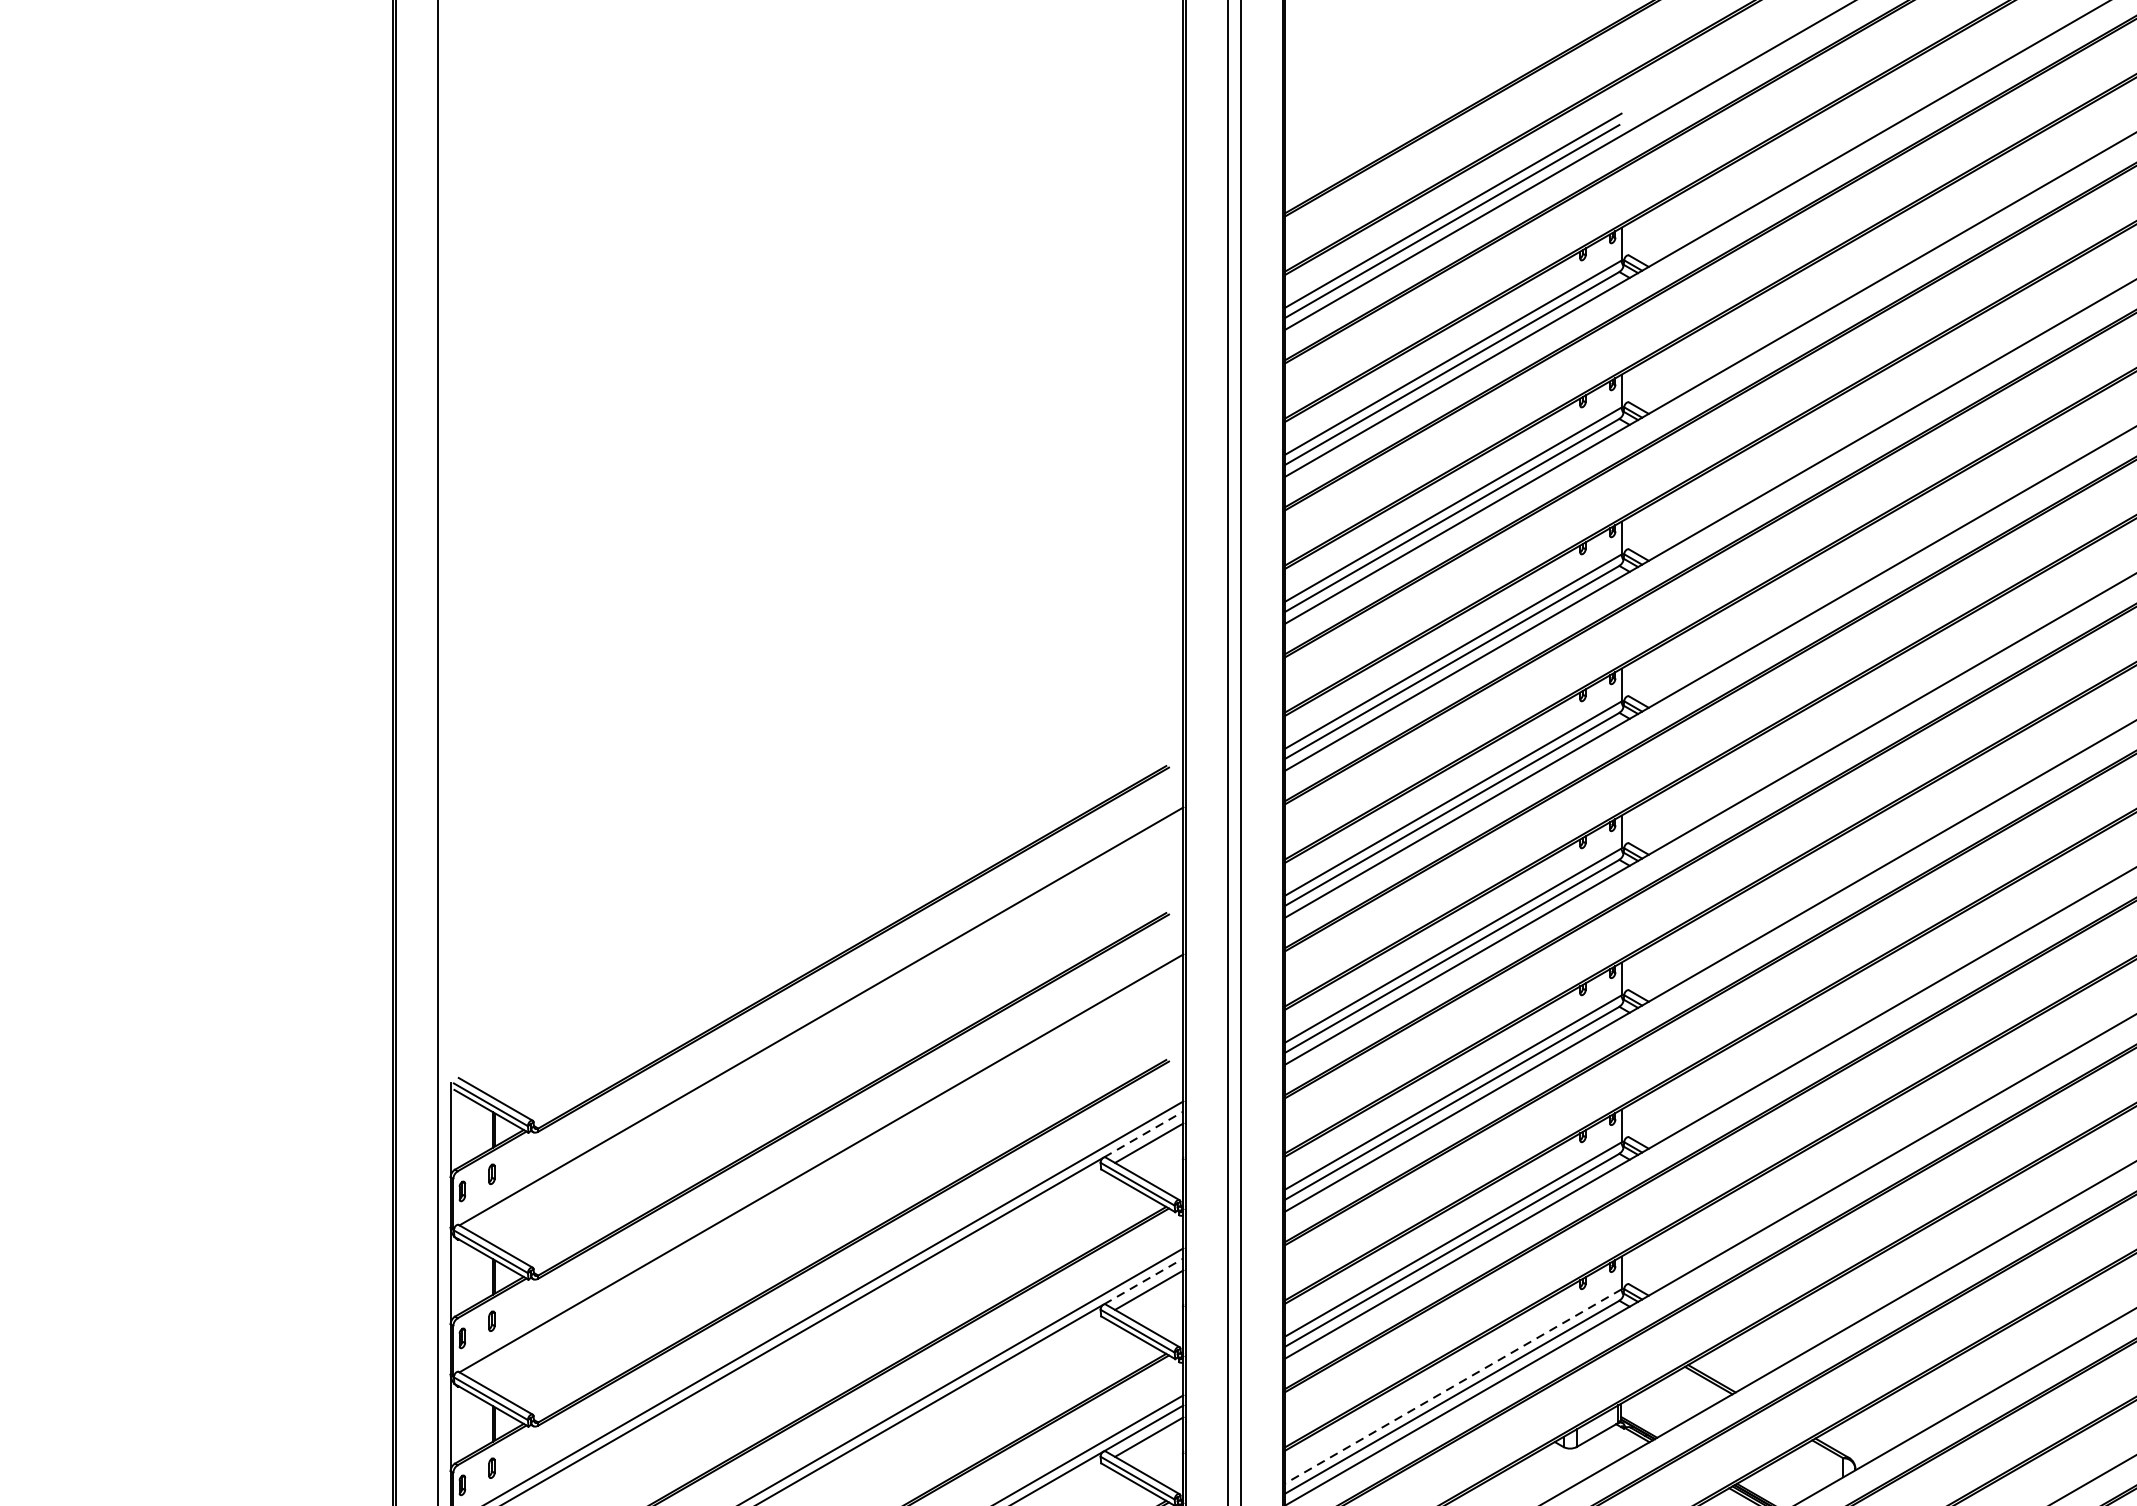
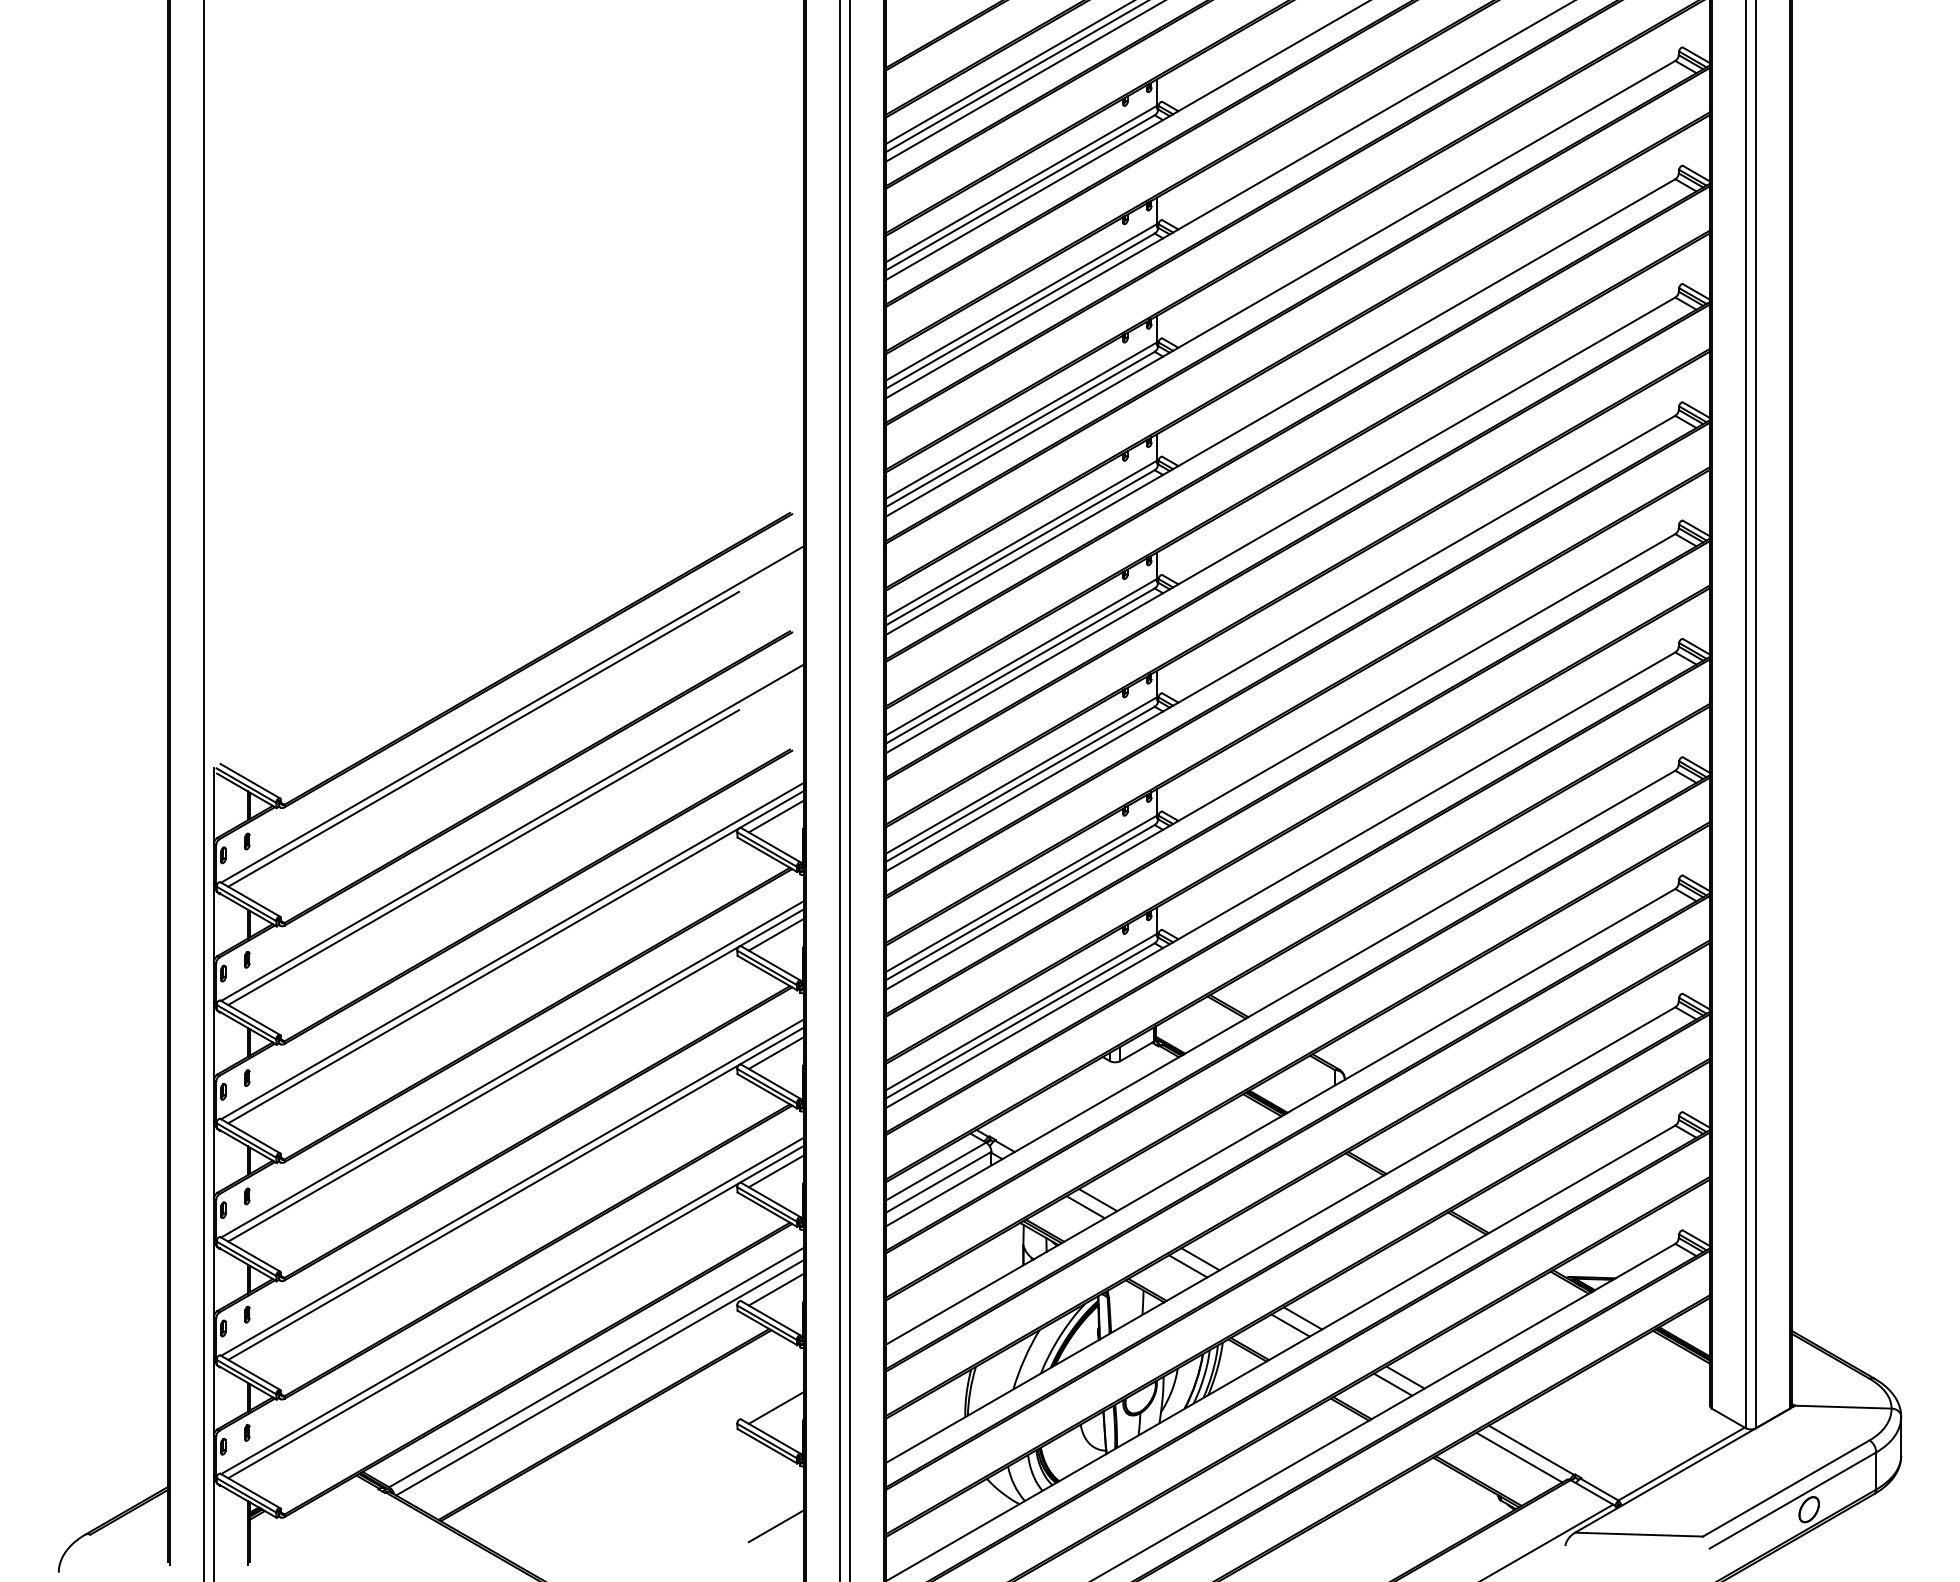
line: (785, 1046) -> (483, 738), added
line: (1143, 1134) -> (771, 809), dashed -> solid
line: (785, 1194) -> (483, 857), added
line: (1143, 1281) -> (771, 927), dashed -> solid
line: (1452, 1386) -> (1020, 1012), dashed -> solid

